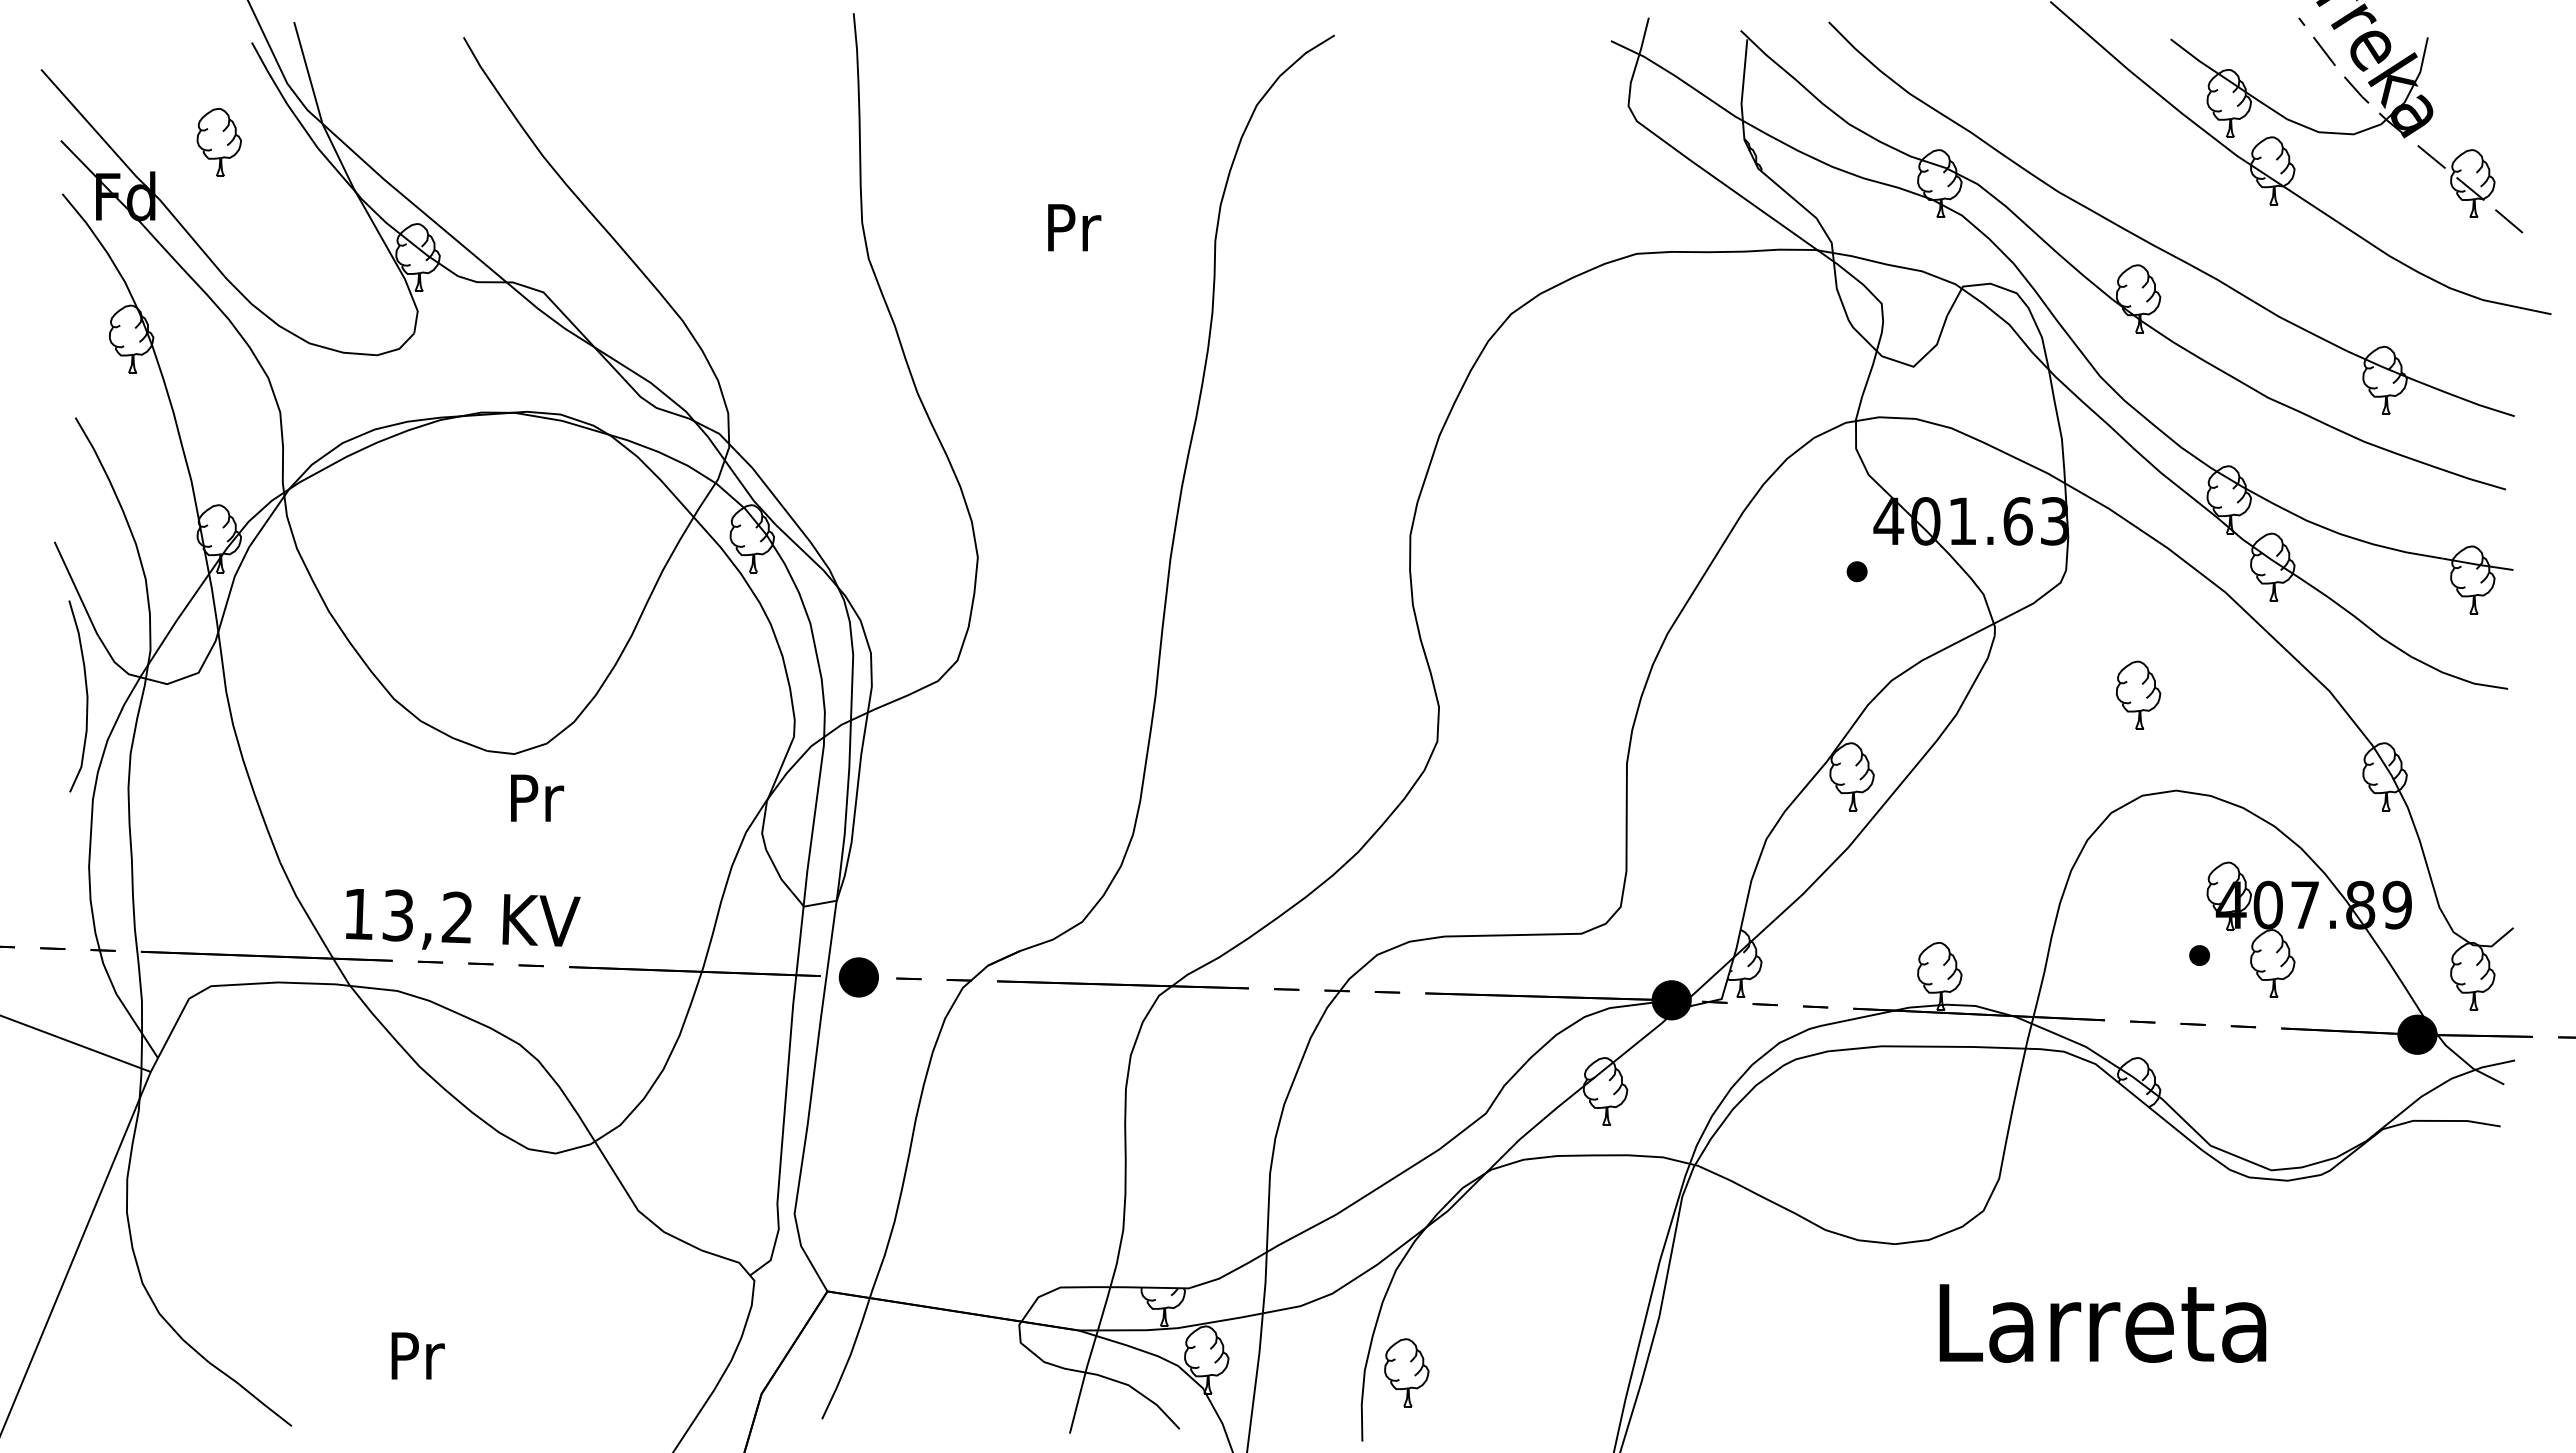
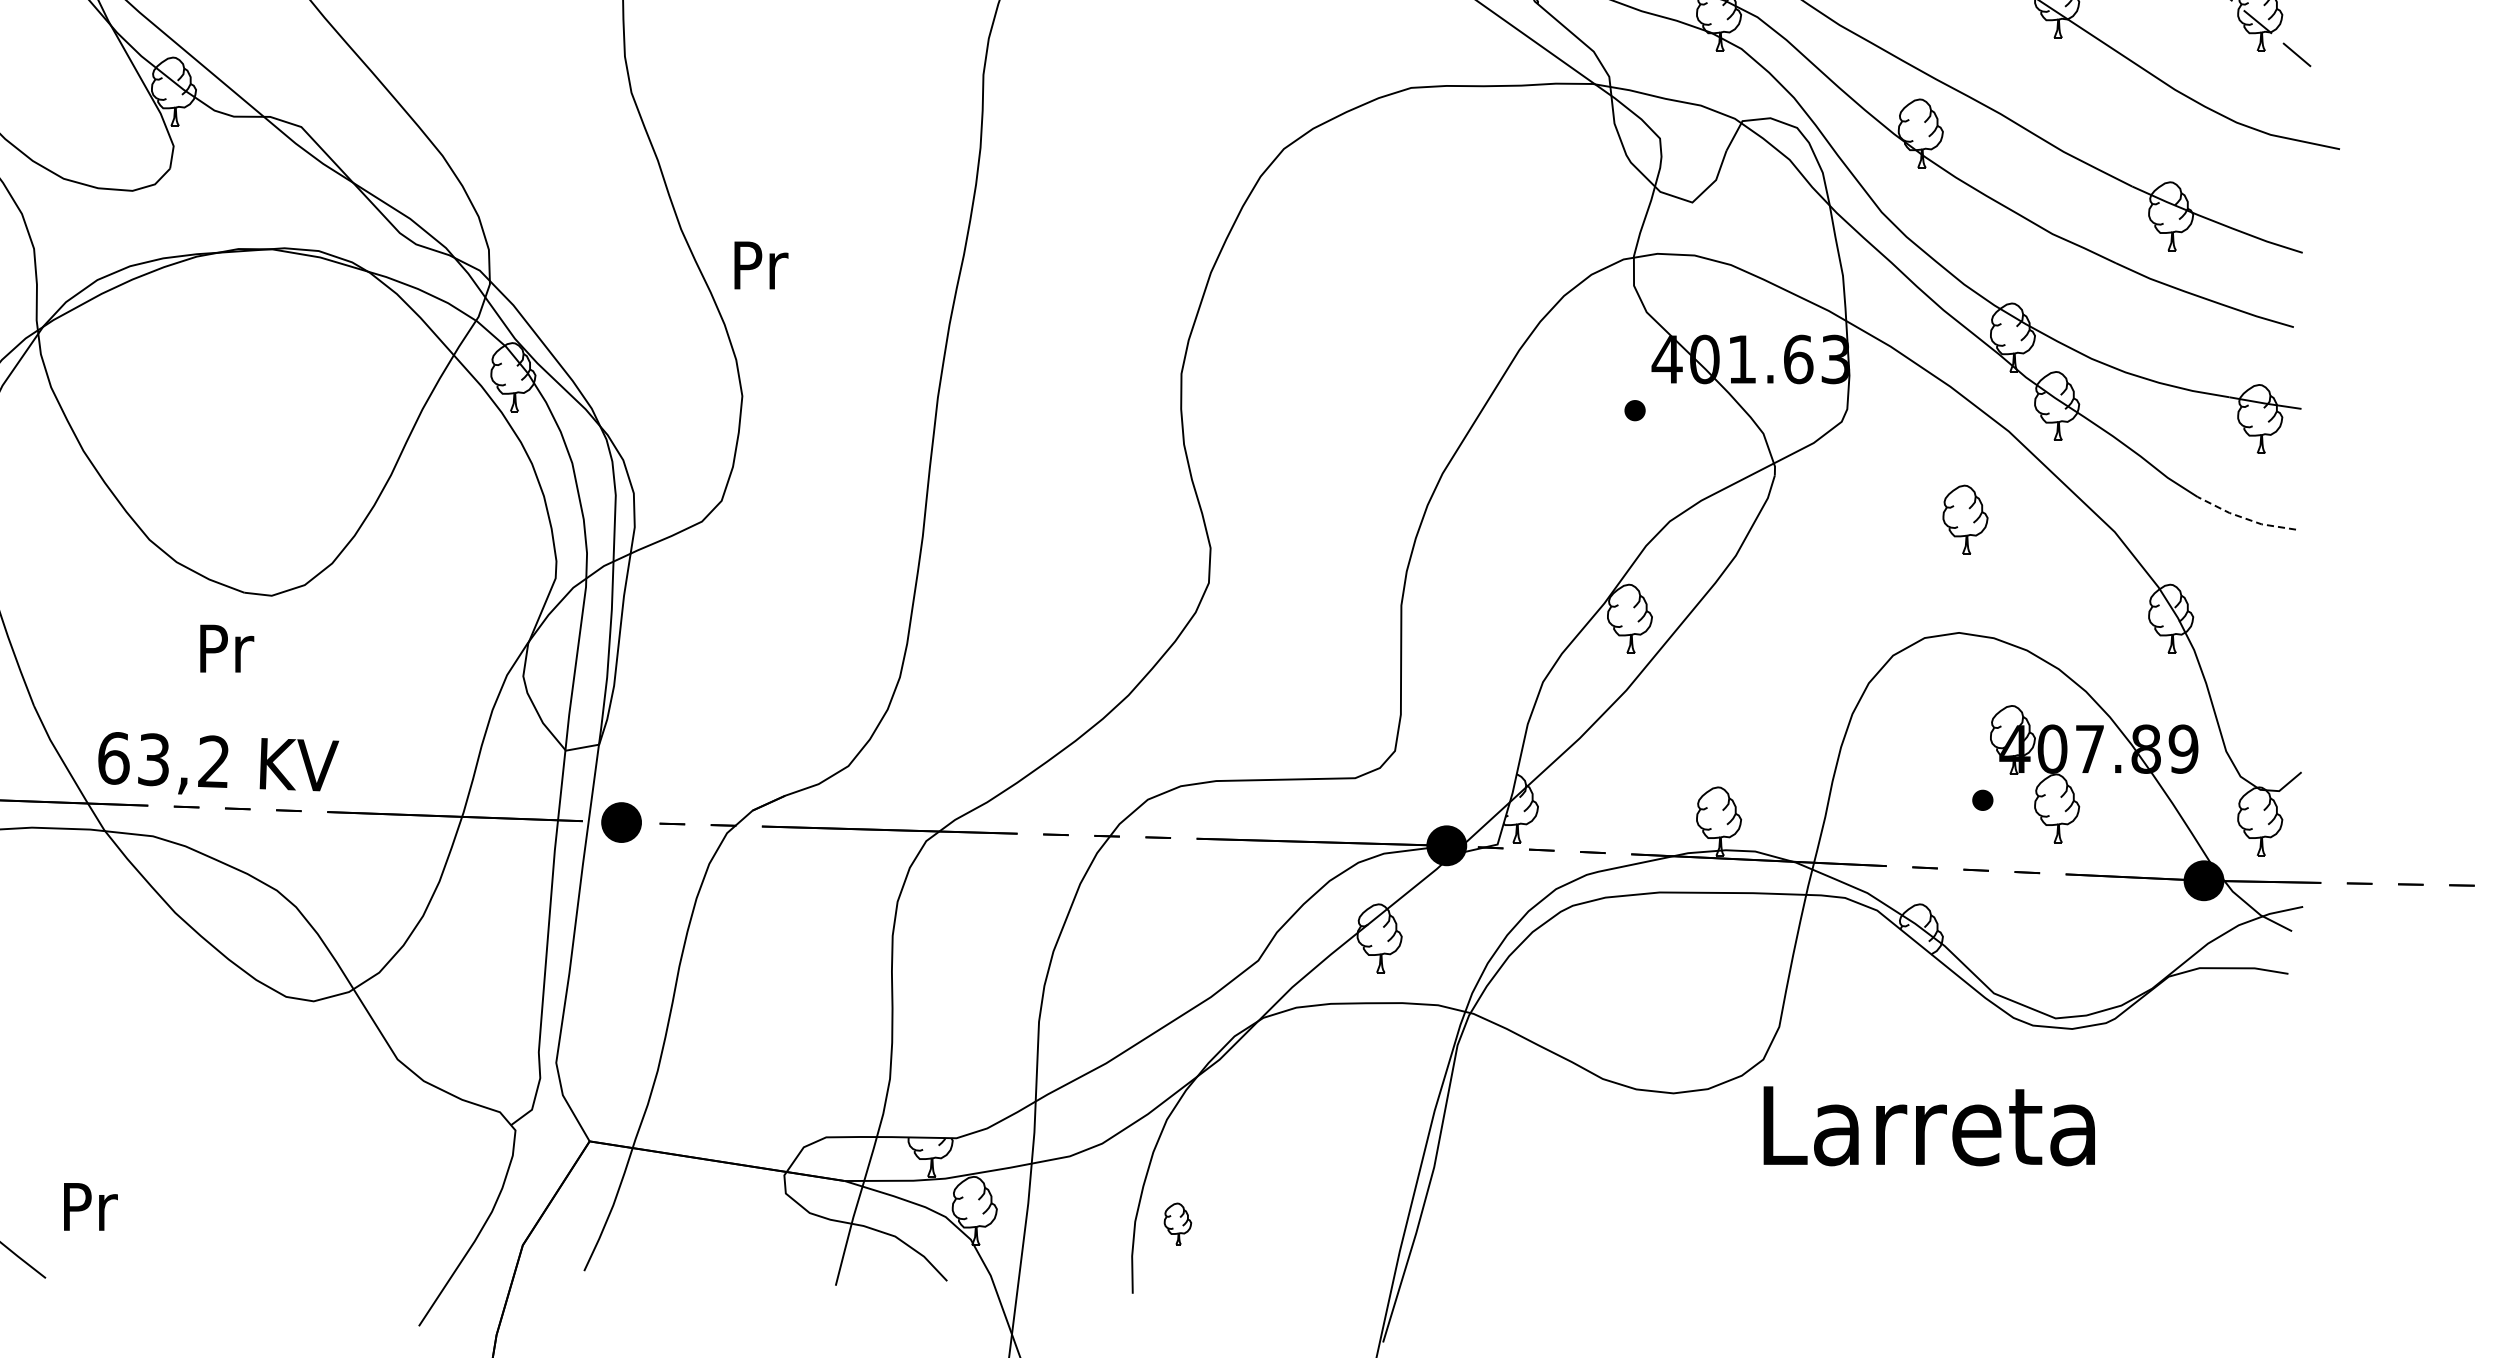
text: (1074, 227) -> (761, 265), moved
line: (2458, 678) -> (2245, 519), solid -> dashed
part: (2138, 694) -> (1965, 519), moved
text: (537, 797) -> (227, 647), moved
text: (358, 914) -> (113, 758), 13,2 -> 63,2
text: (2102, 1323) -> (1928, 1126), moved
text: (417, 1355) -> (90, 1206), moved
part: (1406, 1372) -> (1177, 1223), size x0.6

